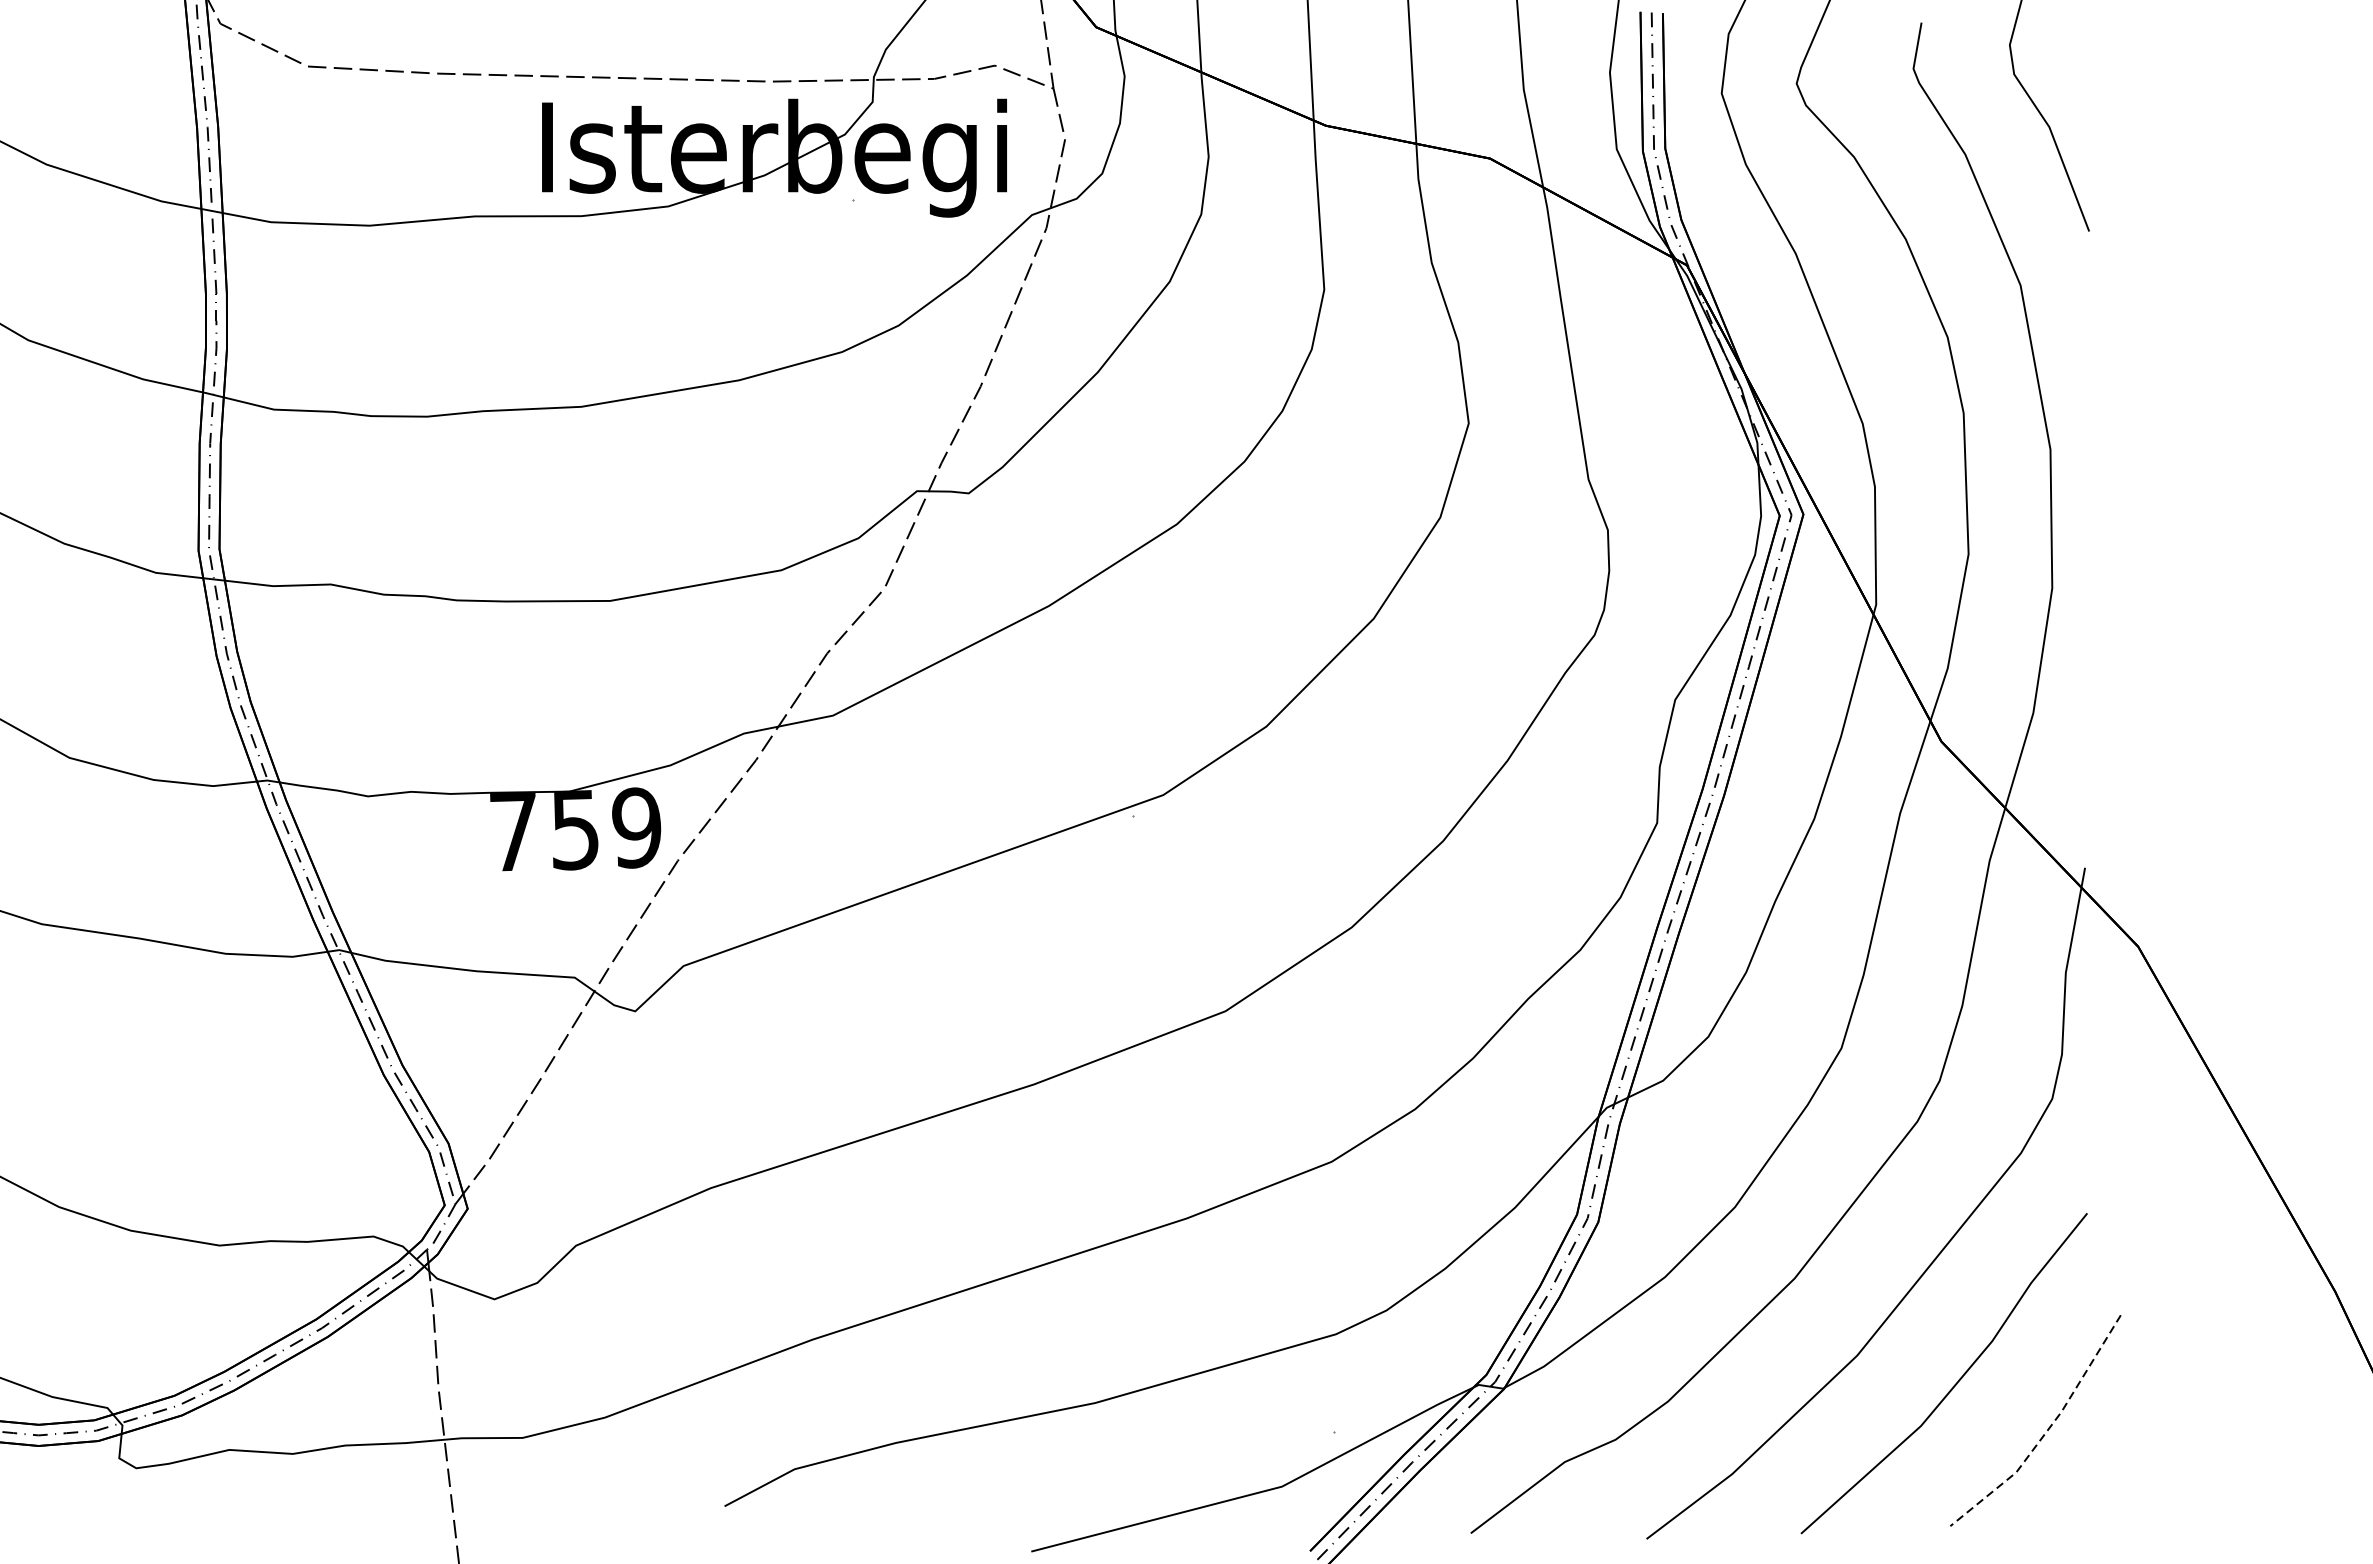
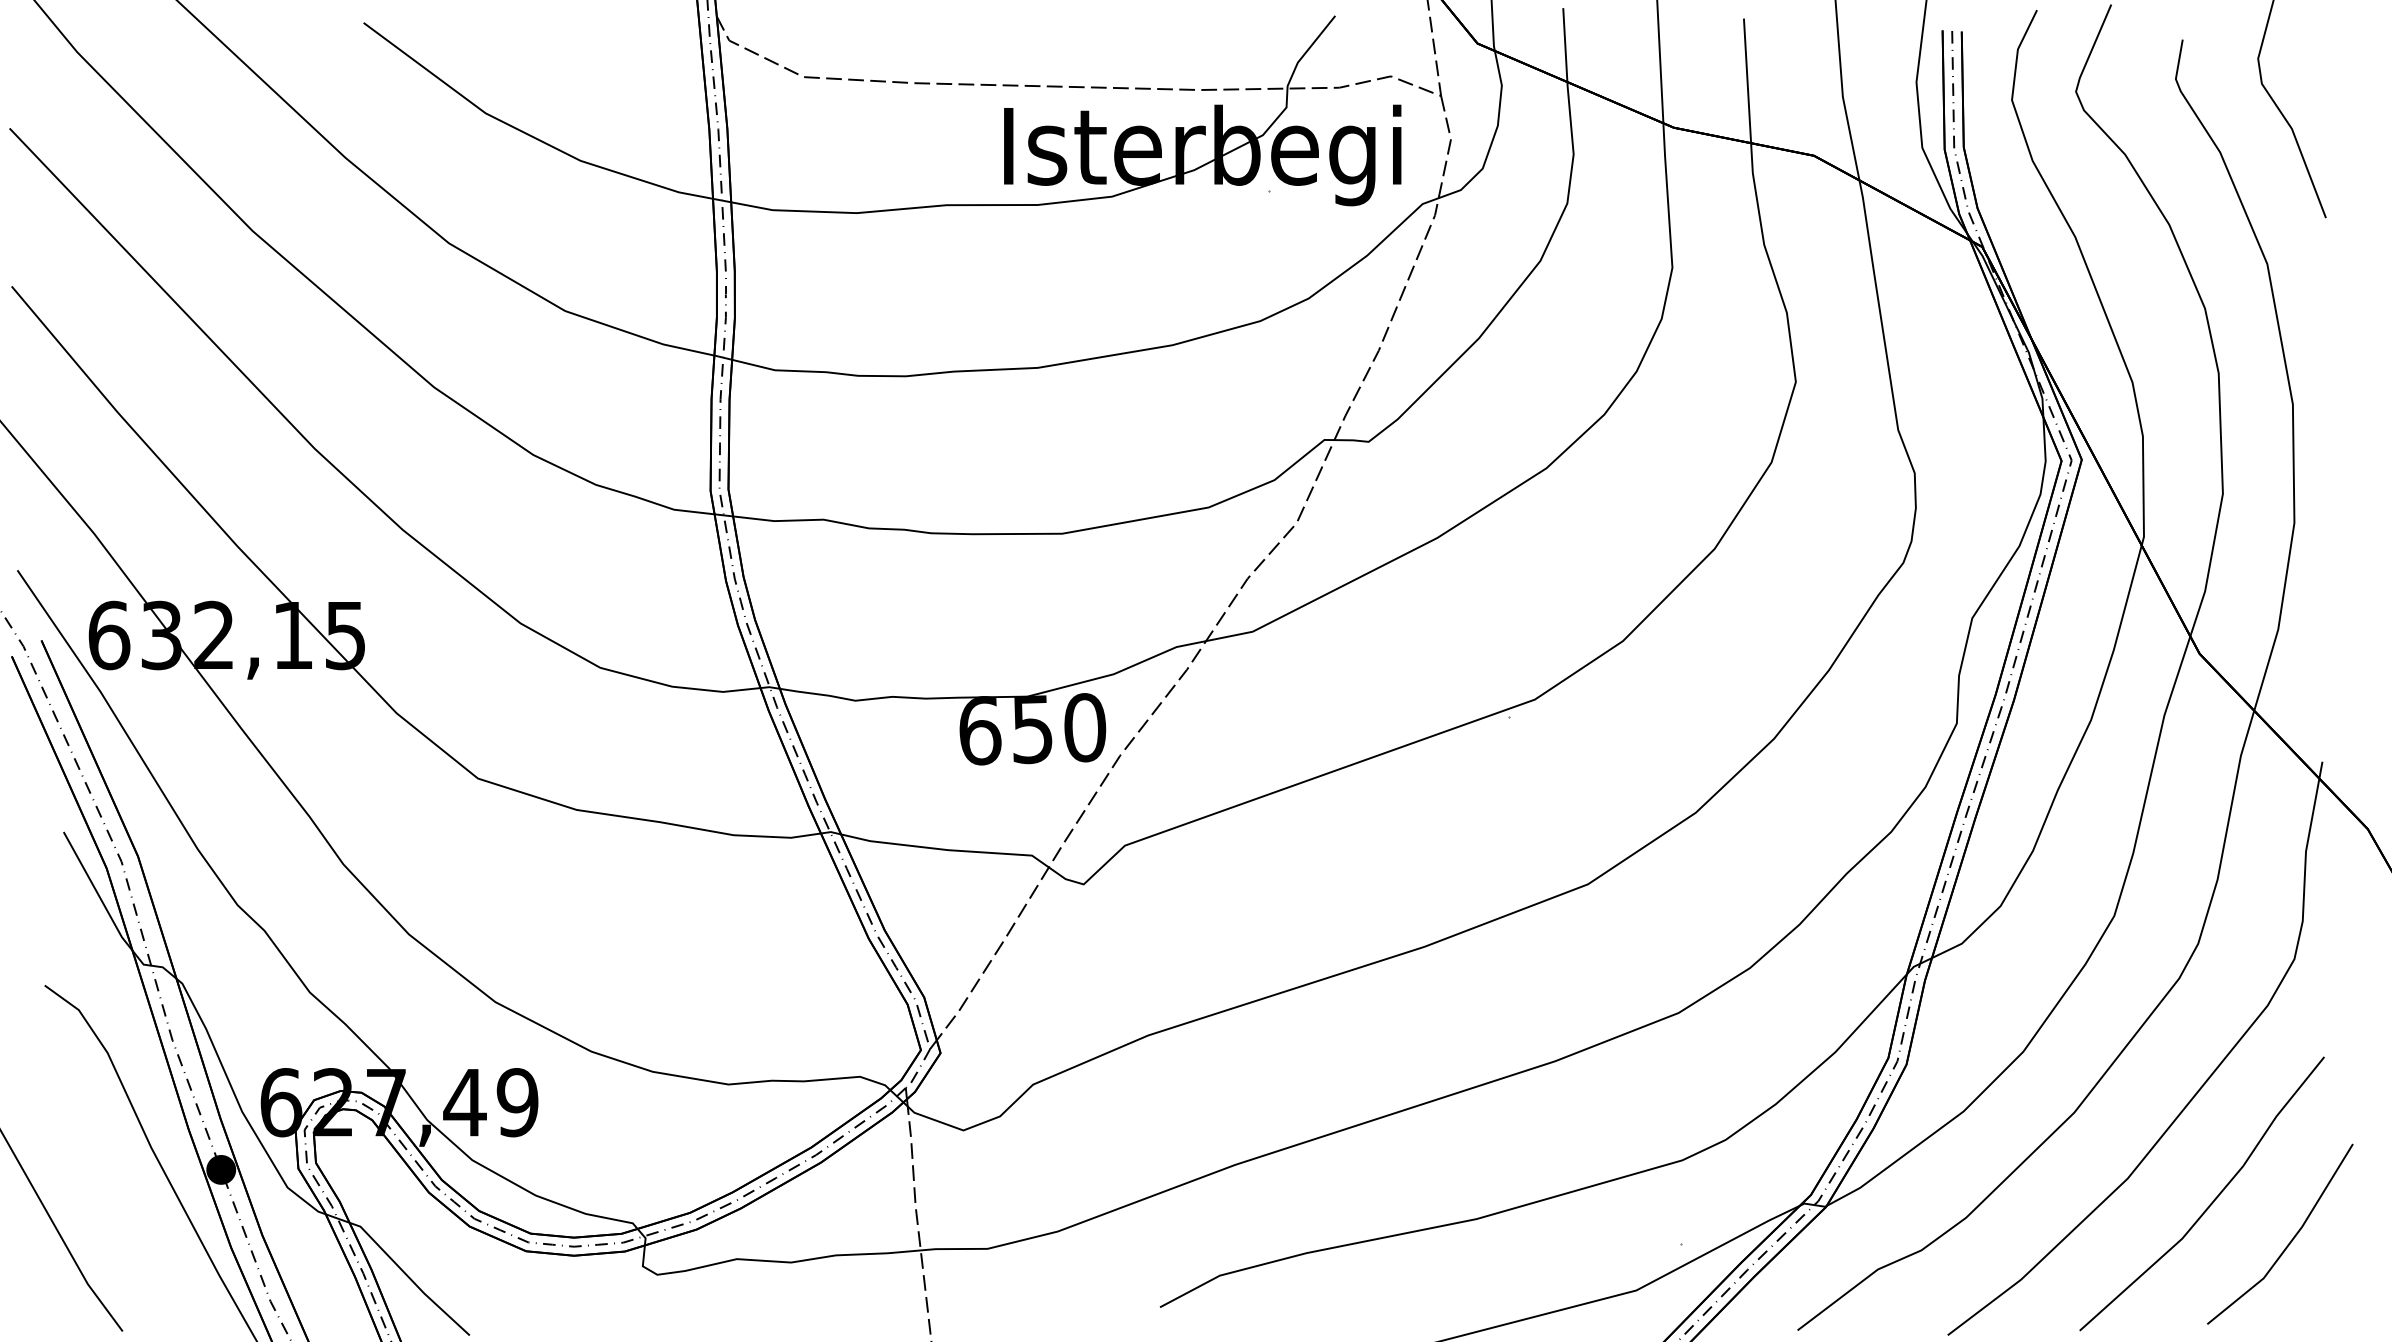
text: (575, 830) -> (1032, 729), 759 -> 650
line: (2047, 1430) -> (2290, 1242), dashed -> solid

